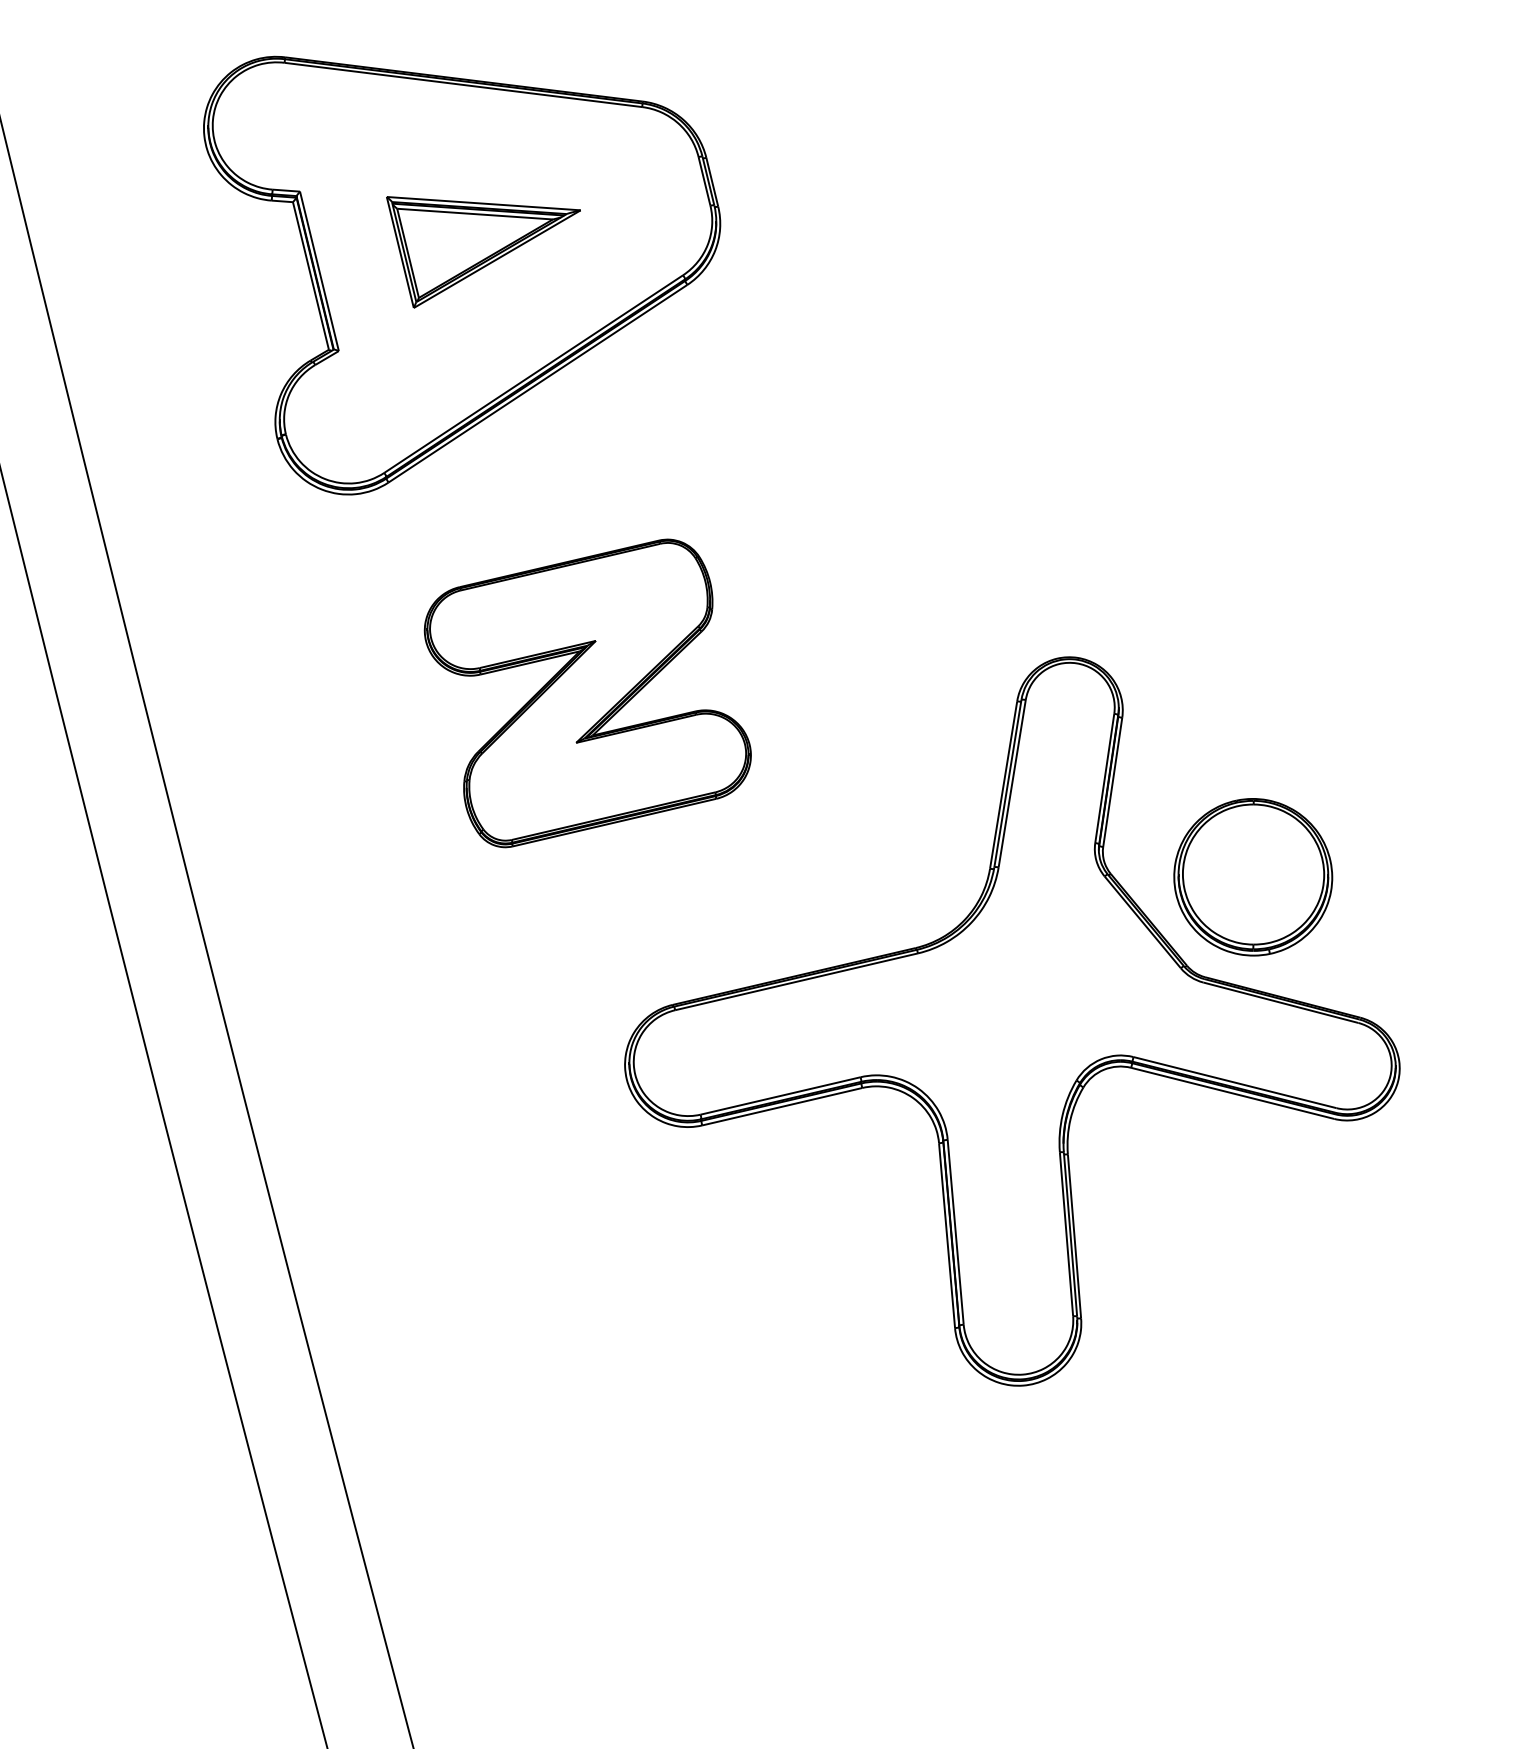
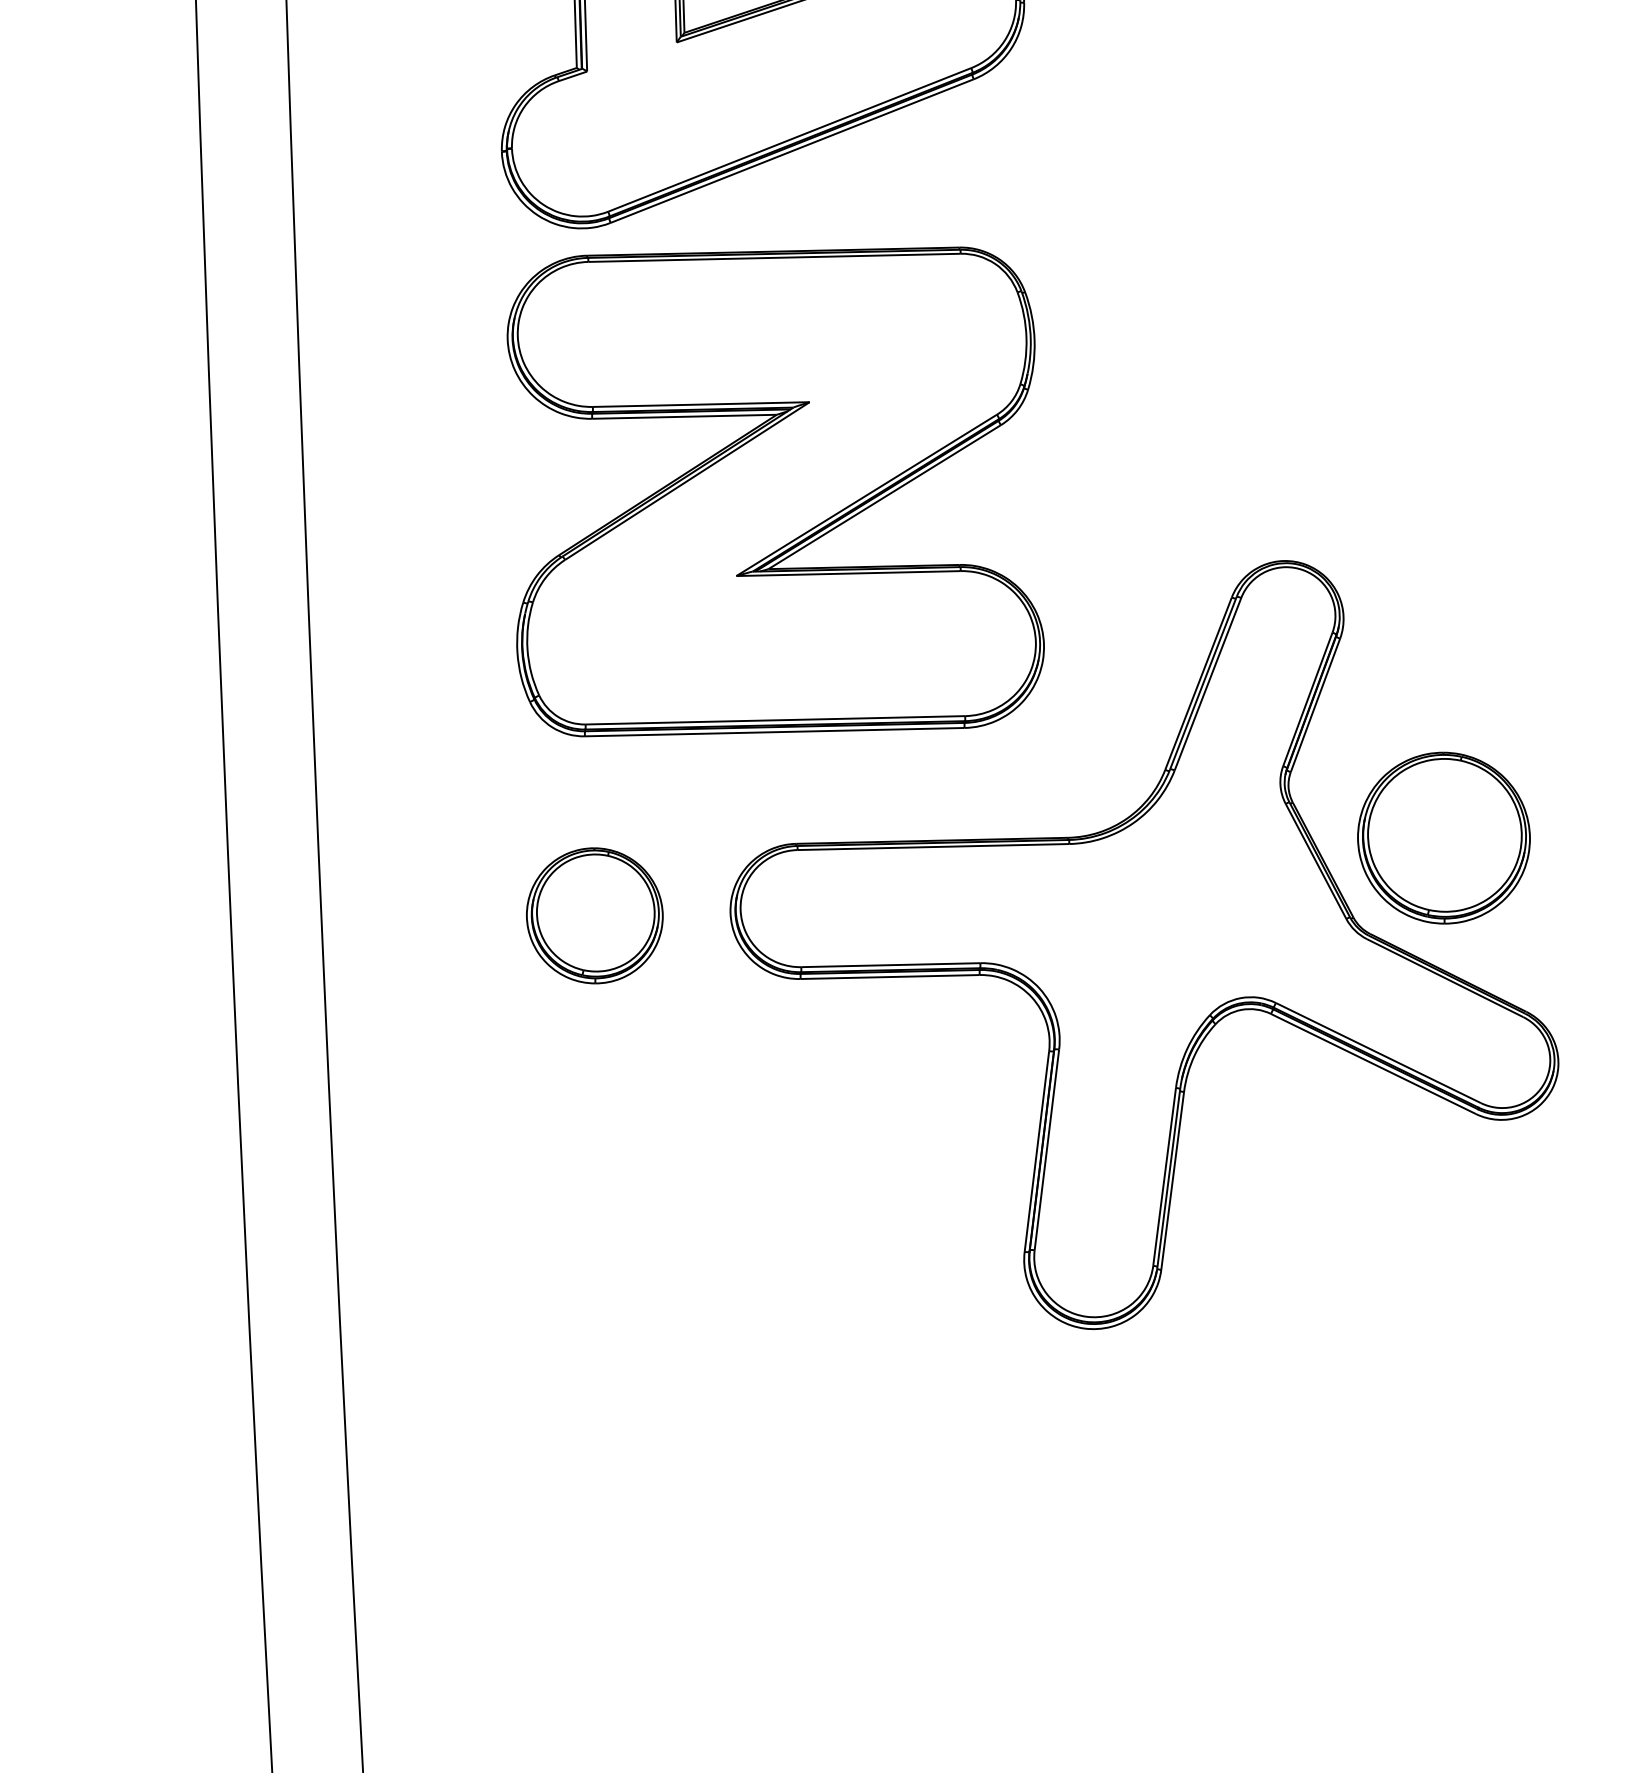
part: (587, 693) -> (775, 492), size x1.67
part: (505, 1107) -> (594, 915), added

